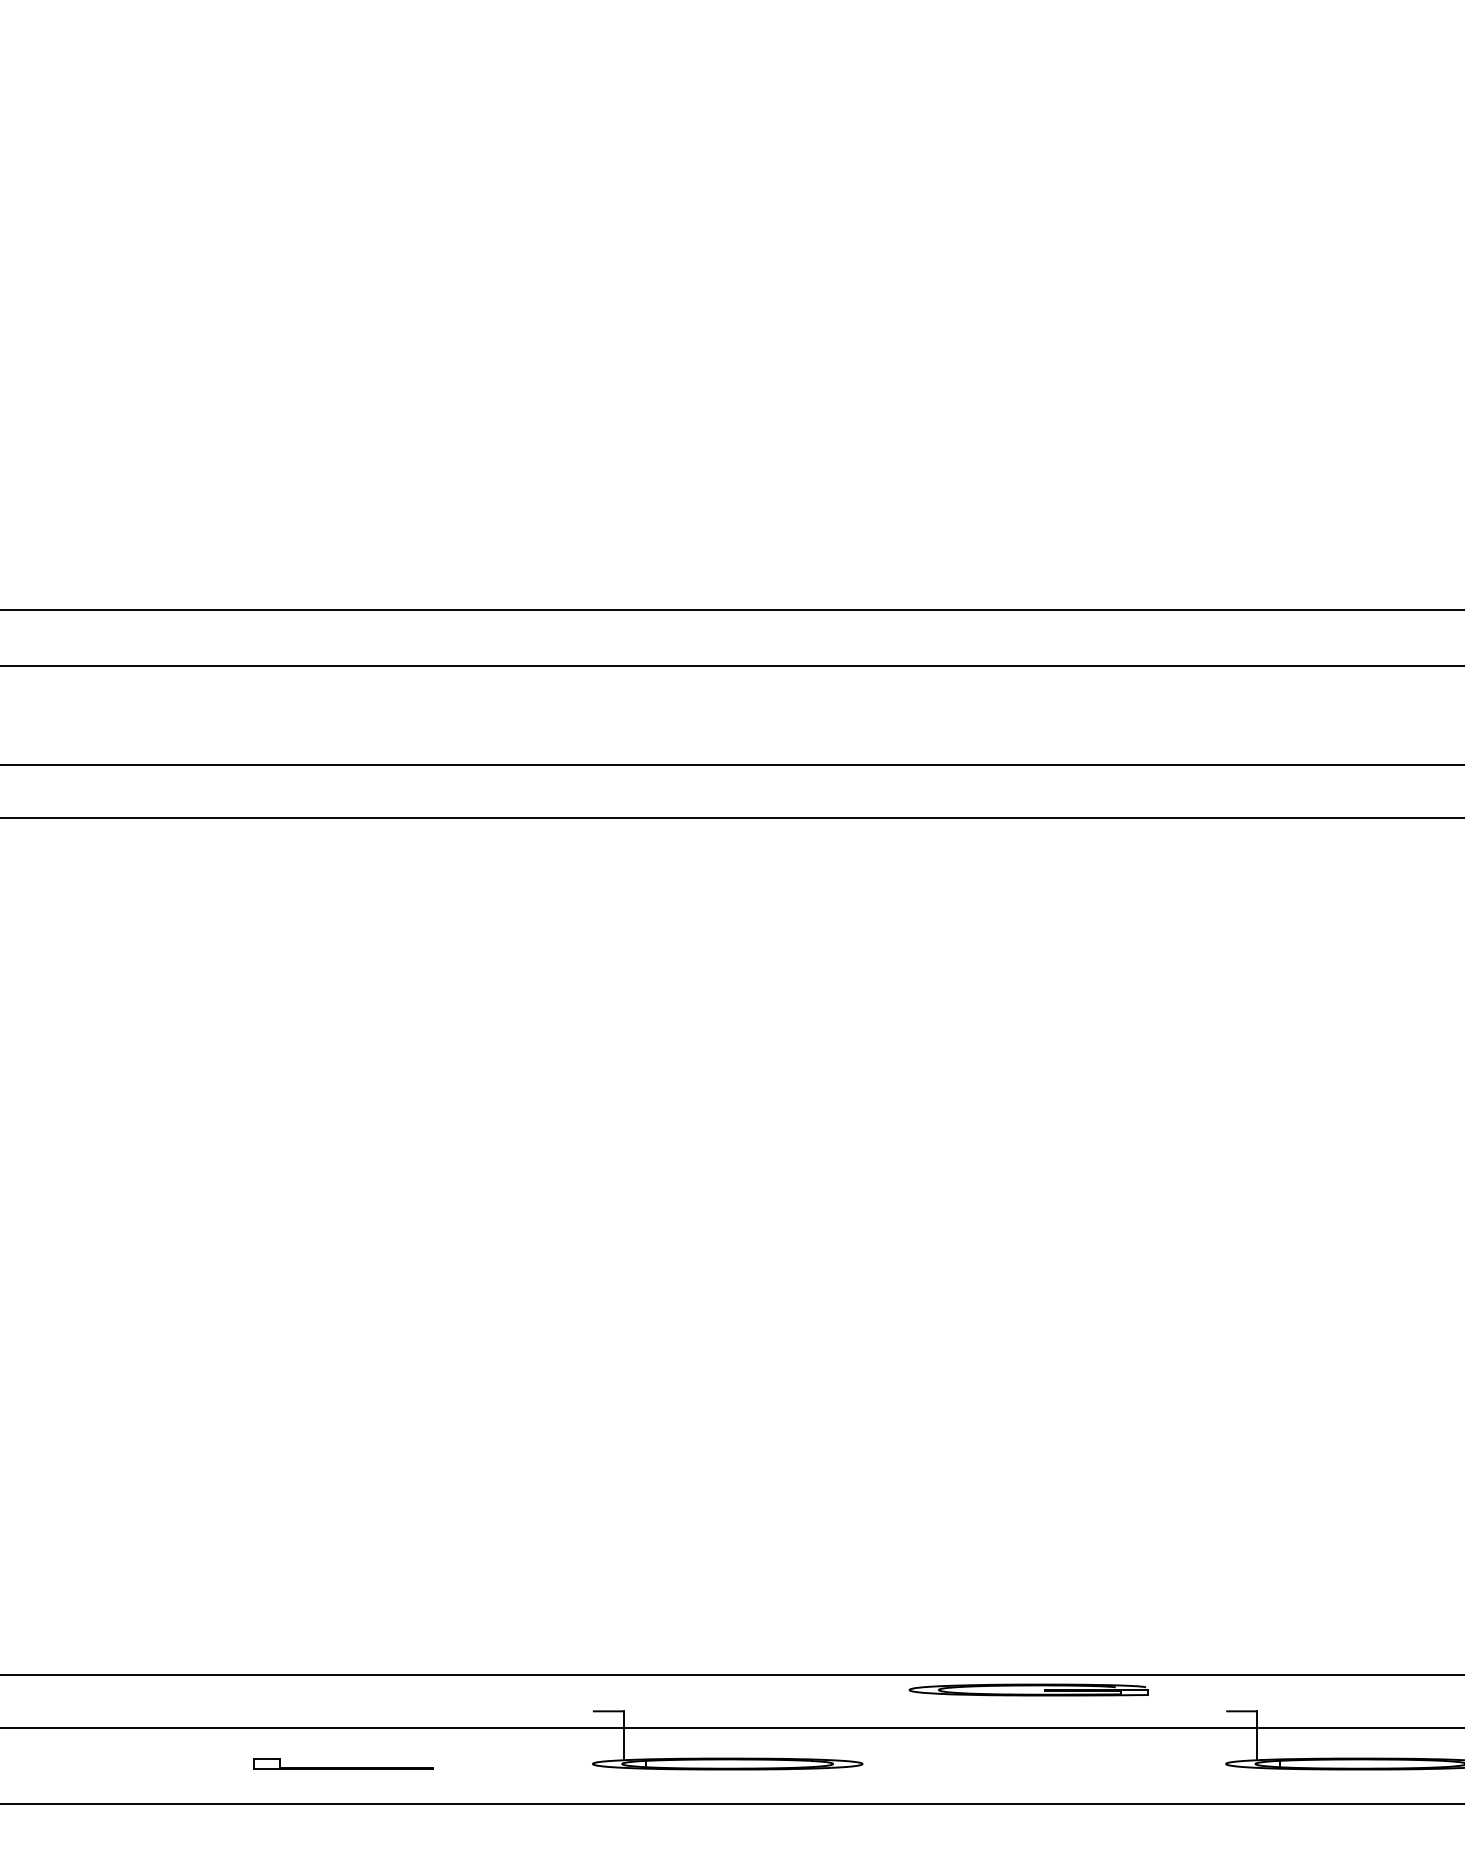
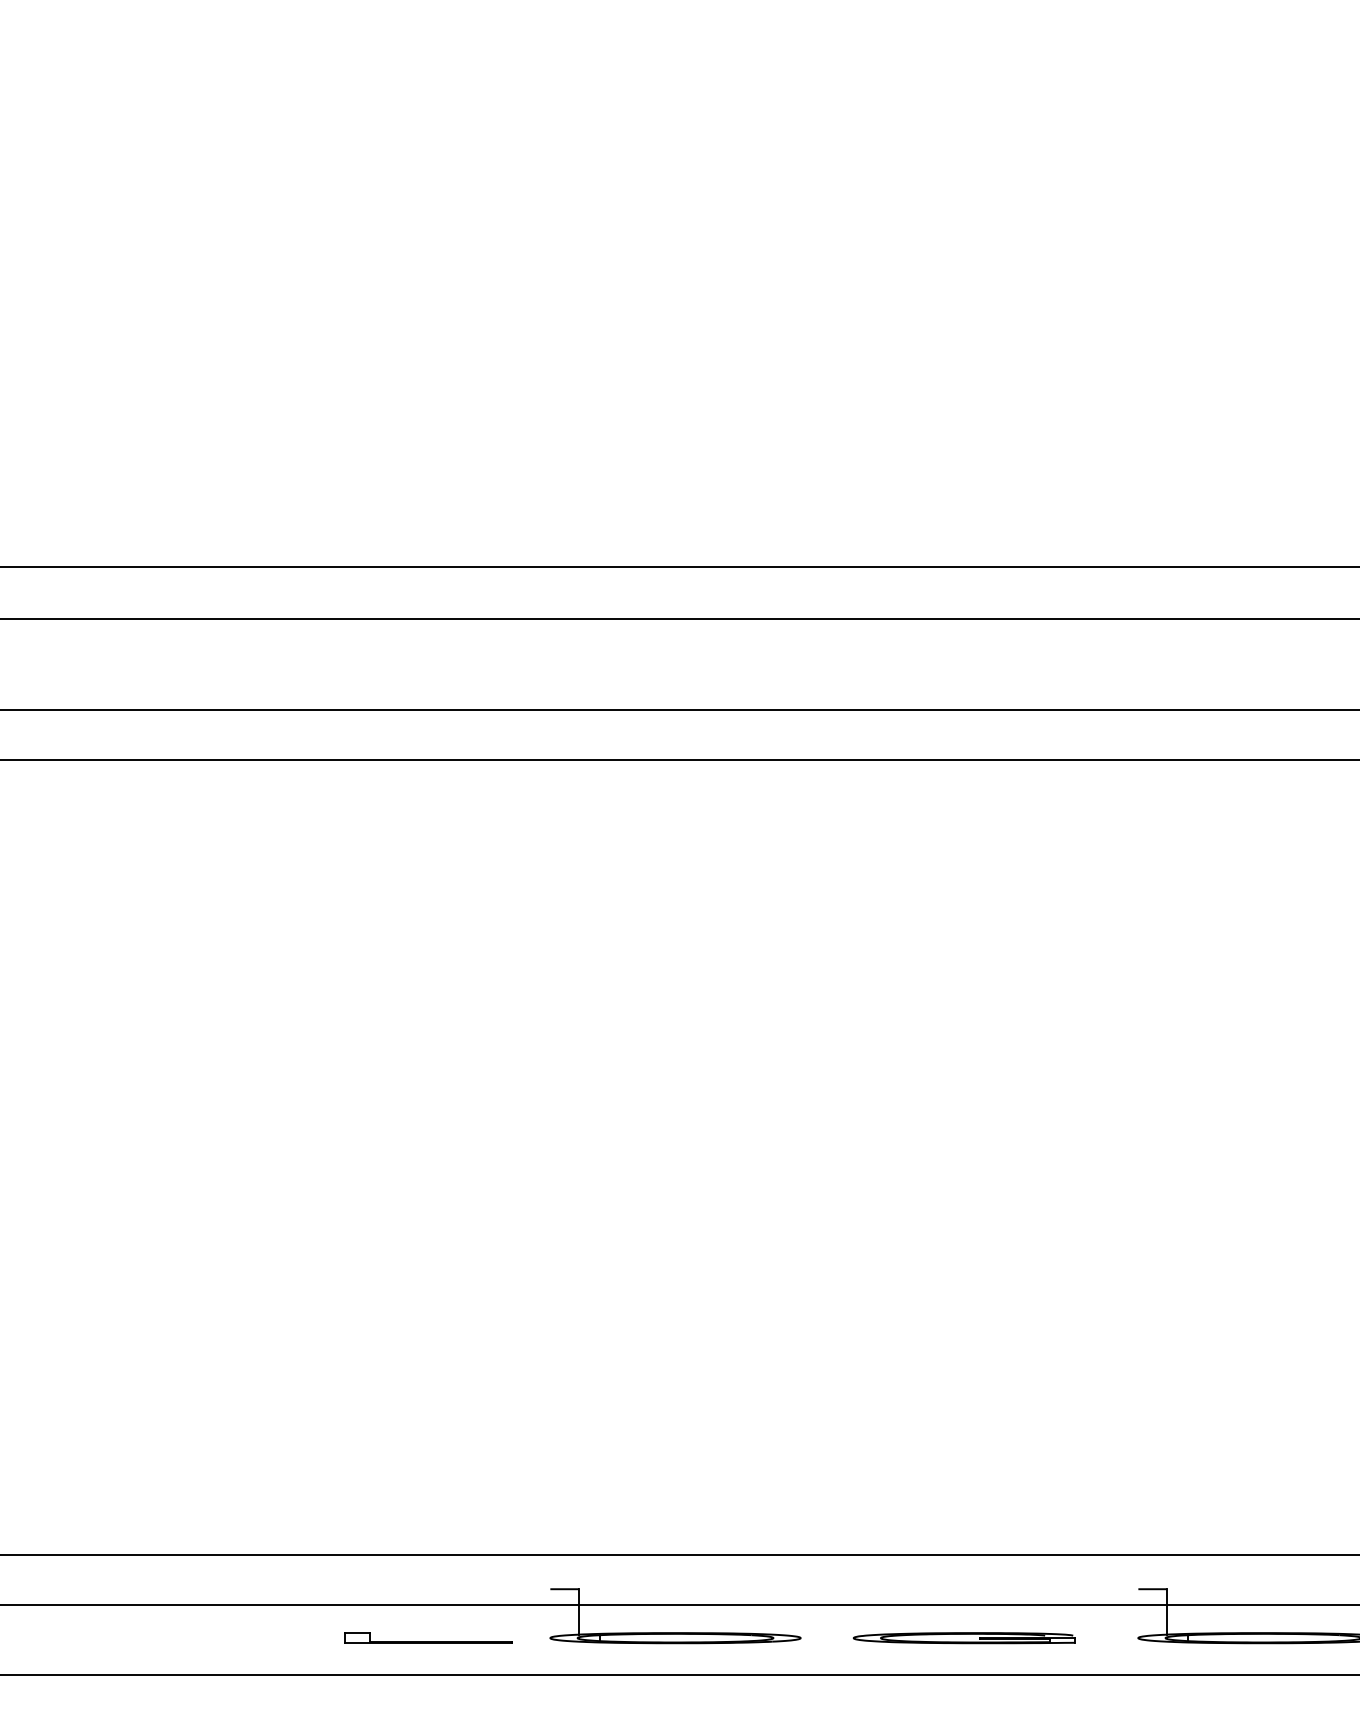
part: (1028, 1689) -> (964, 1637), moved
part: (343, 1763) -> (428, 1637), moved

